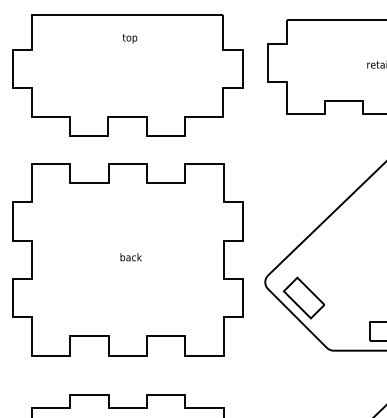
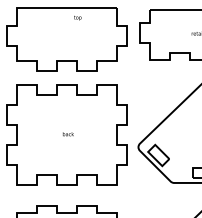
text: (129, 37) -> (77, 17), moved

